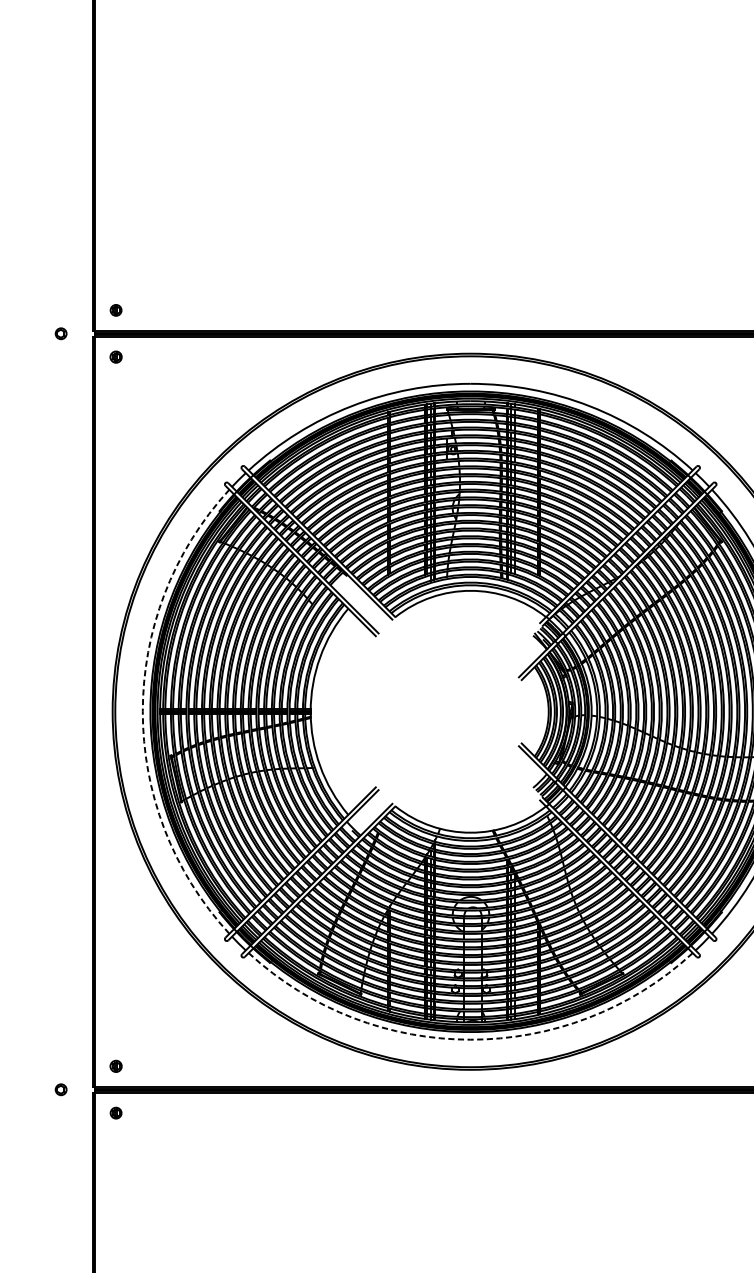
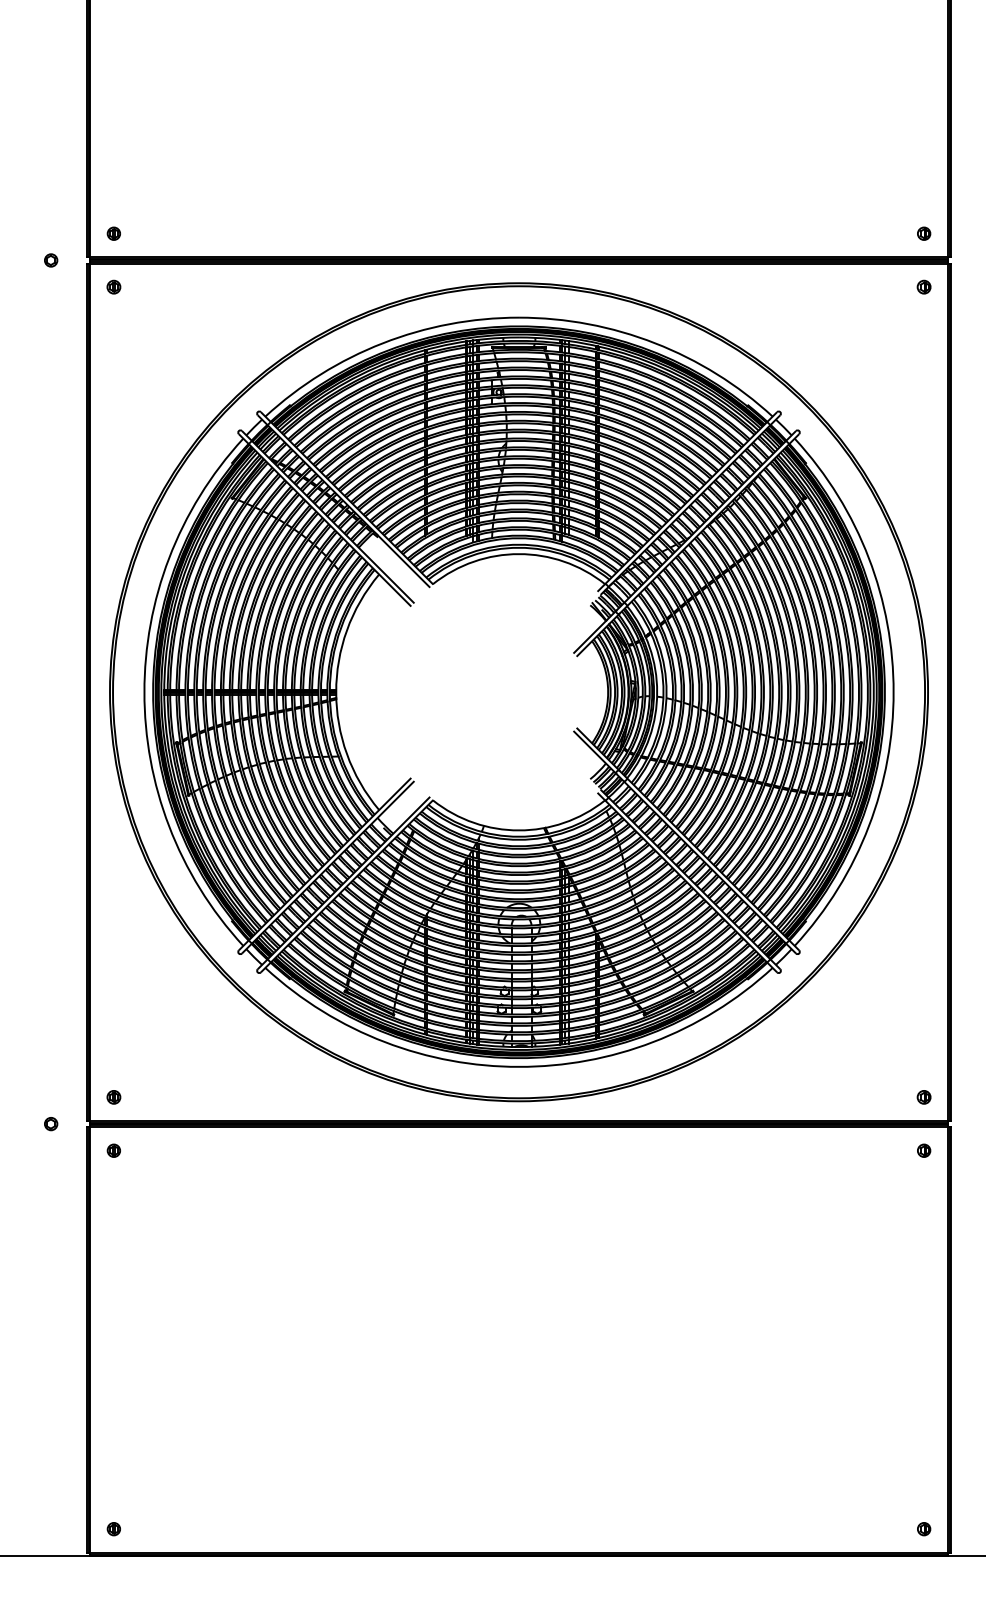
arc: (142, 711) -> (144, 692), dashed -> solid
arc: (471, 1039) -> (519, 1066), dashed -> solid

